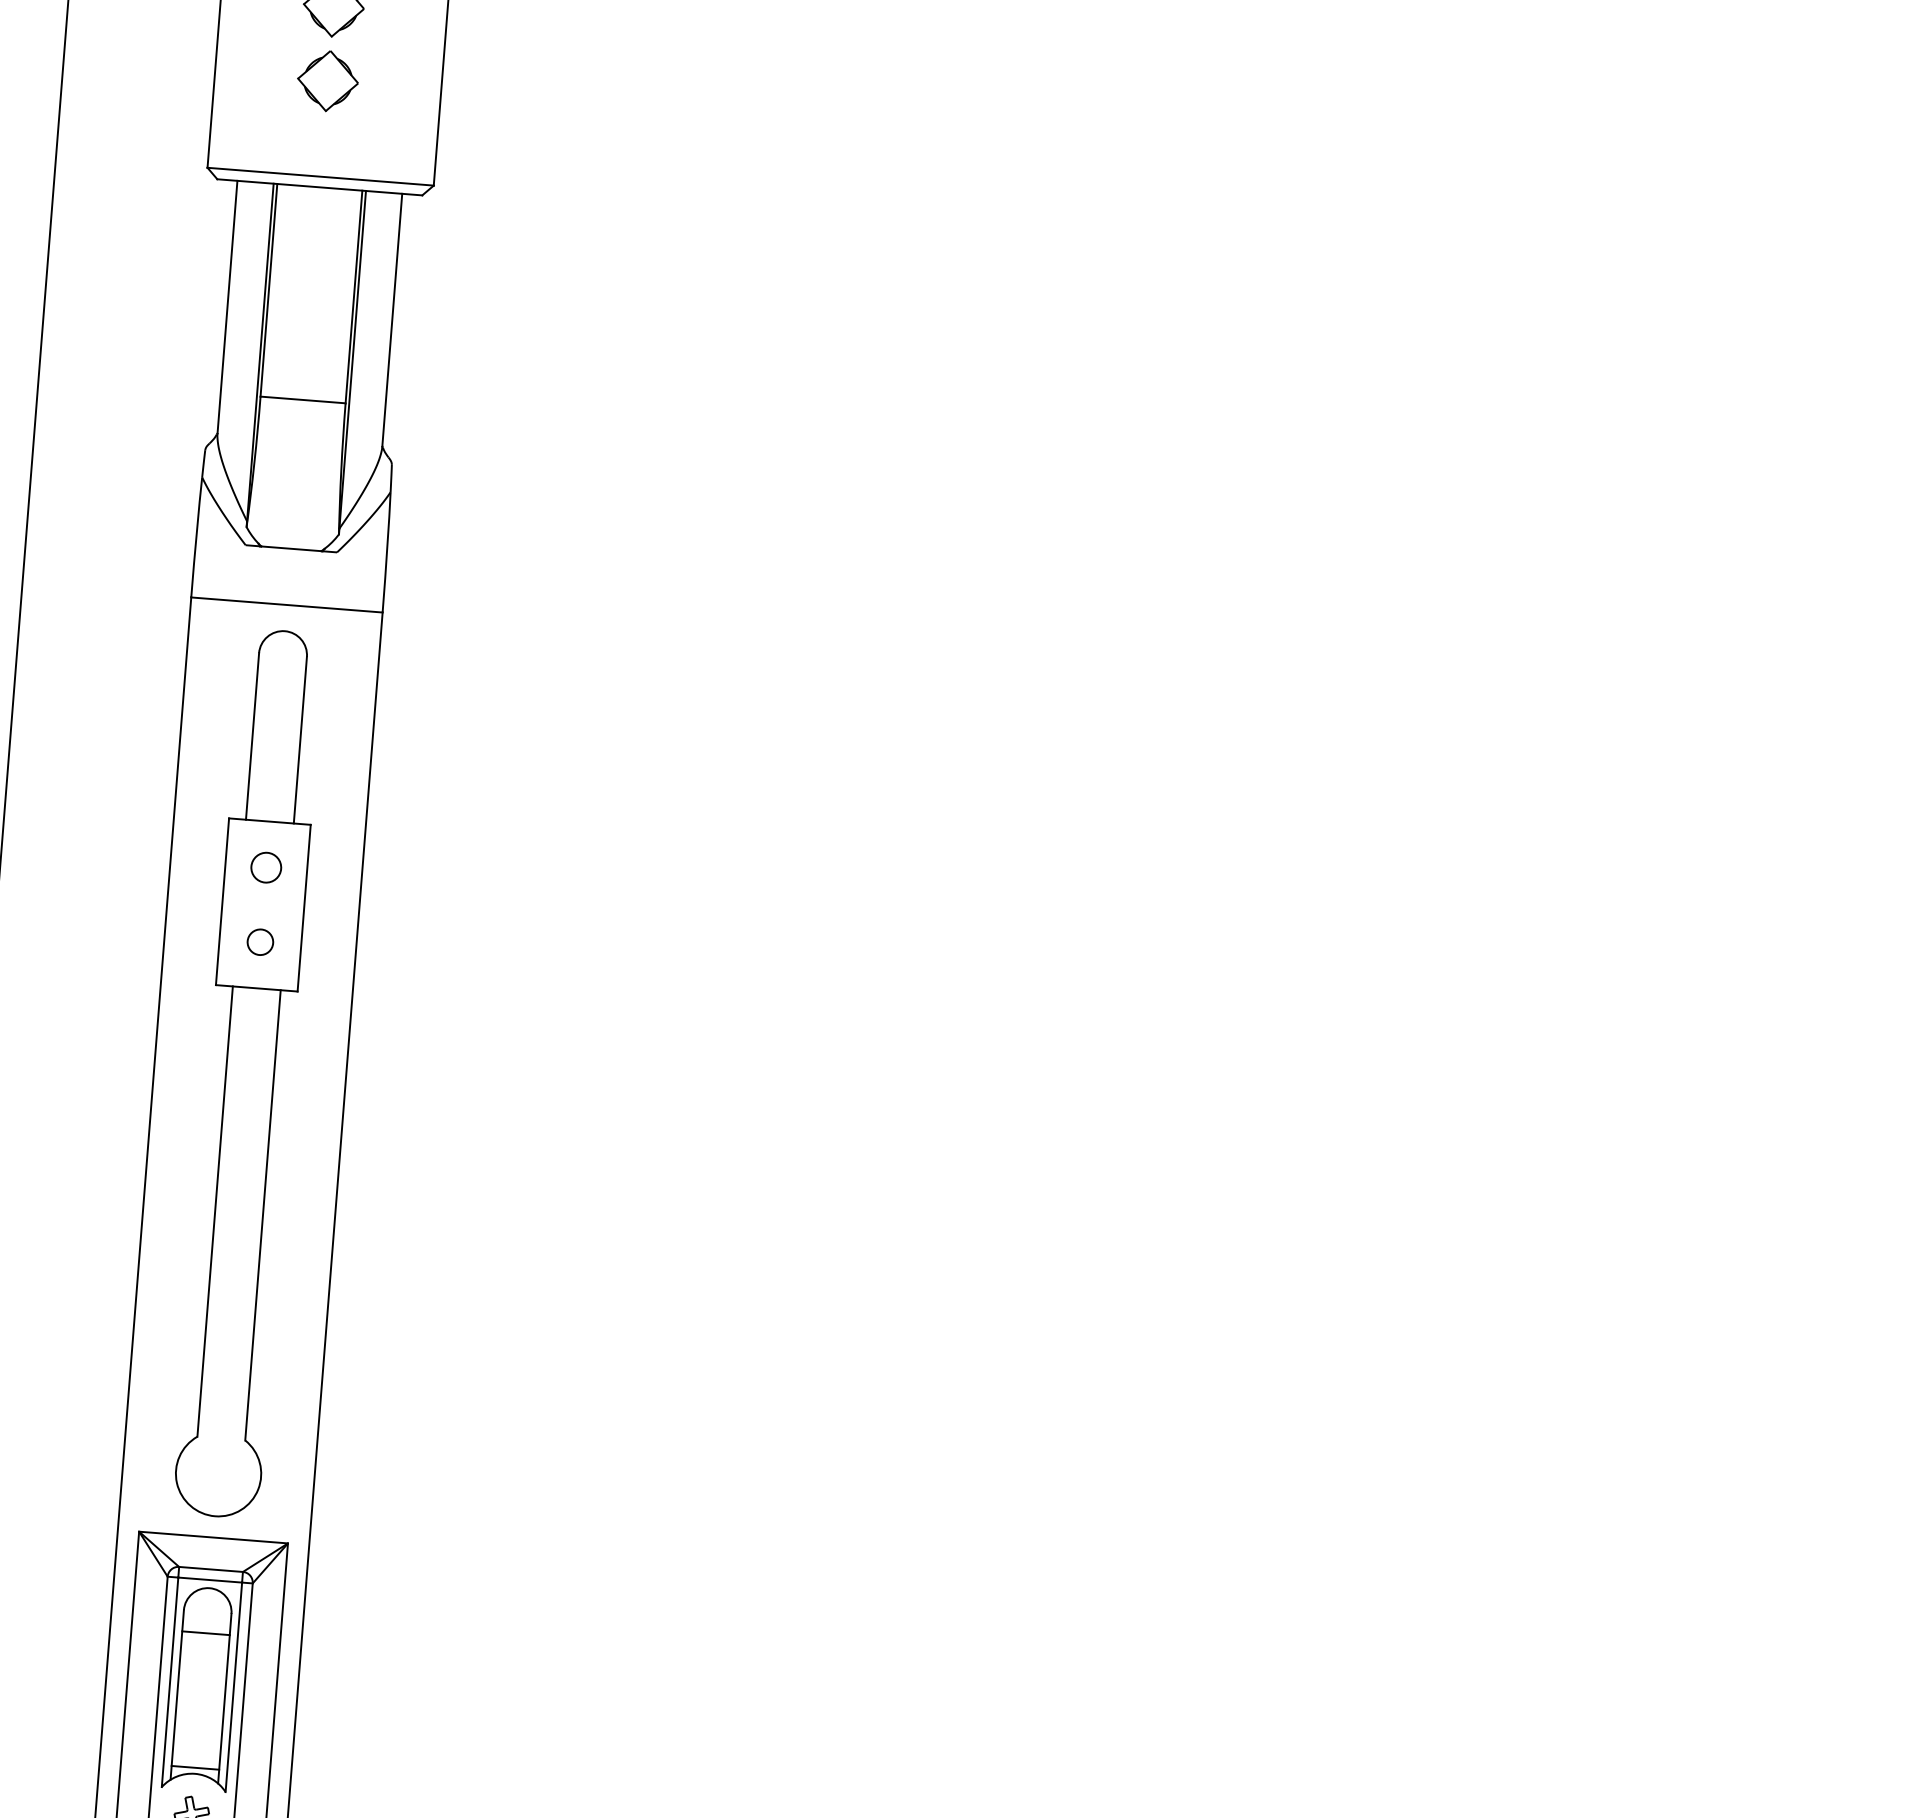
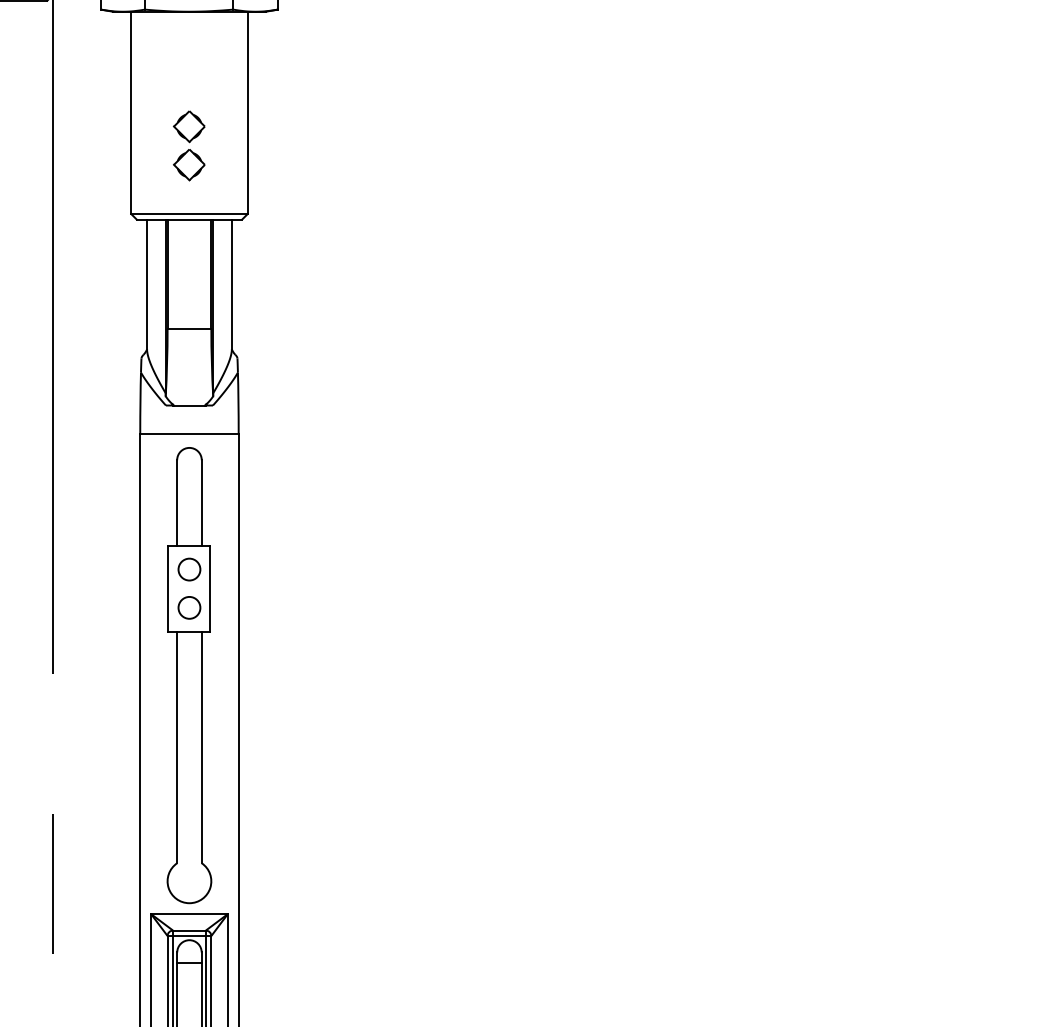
circle: (266, 867) -> (189, 569), size x1.43
circle: (260, 941) -> (189, 607), size x1.67

